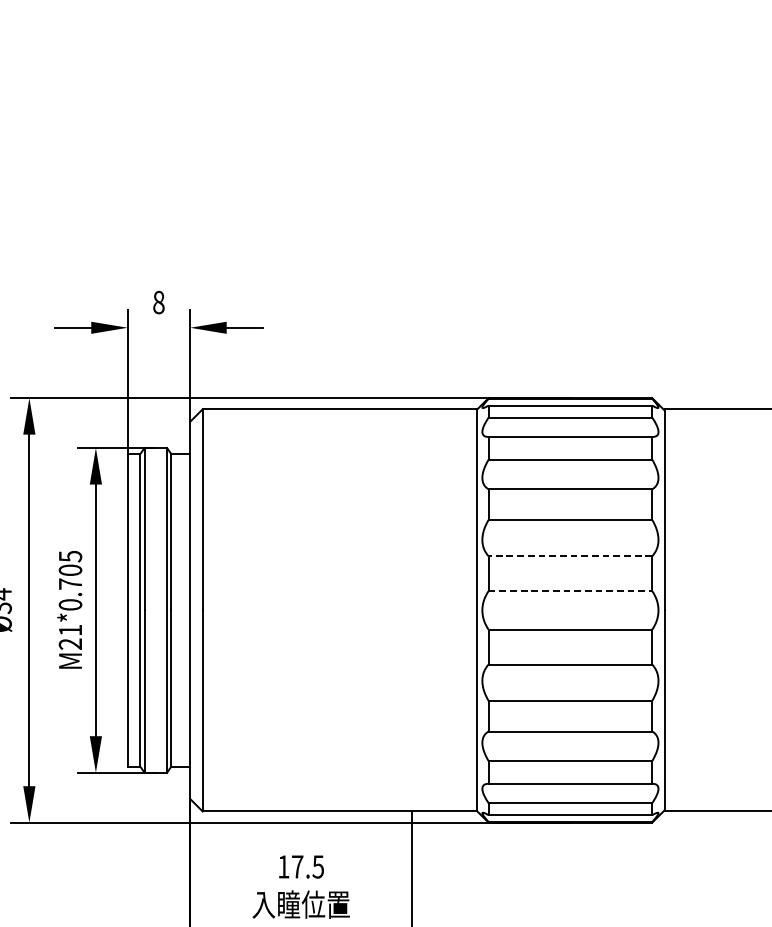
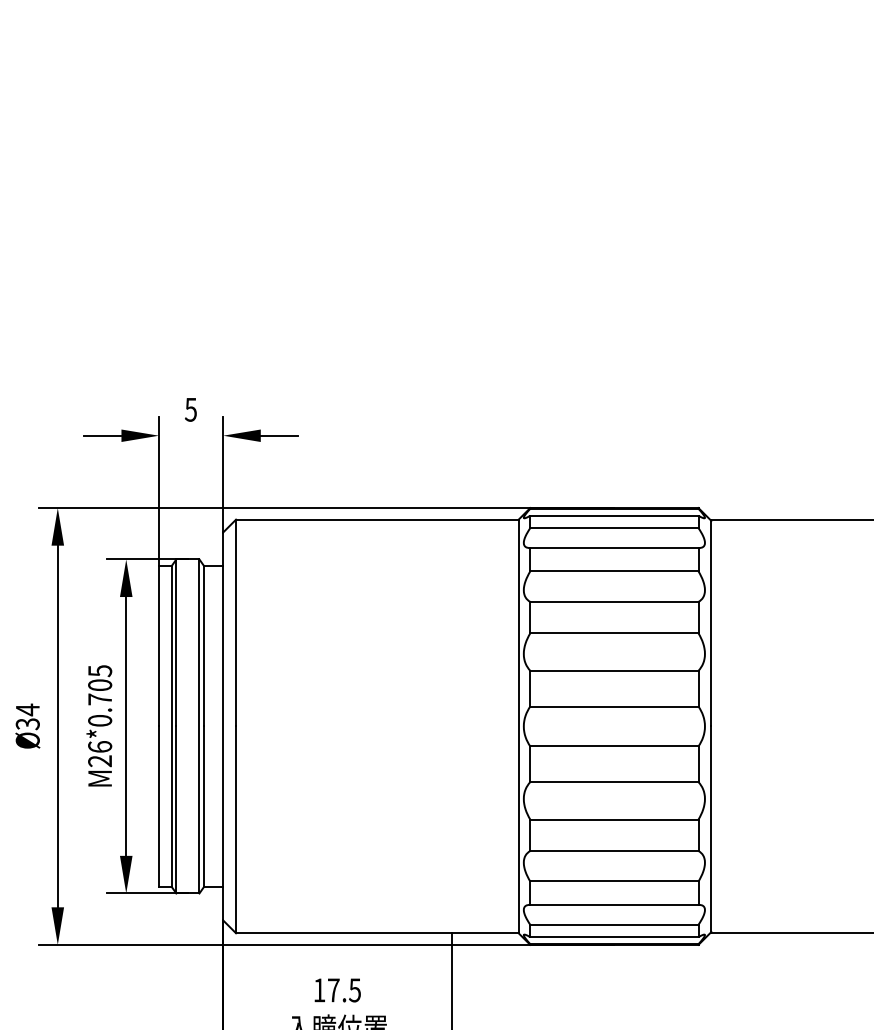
text: (158, 302) -> (190, 409), 8 -> 5
line: (569, 555) -> (613, 670), dashed -> solid
line: (570, 590) -> (614, 706), dashed -> solid
text: (70, 629) -> (100, 746), M21*0.705 -> M26*0.705

